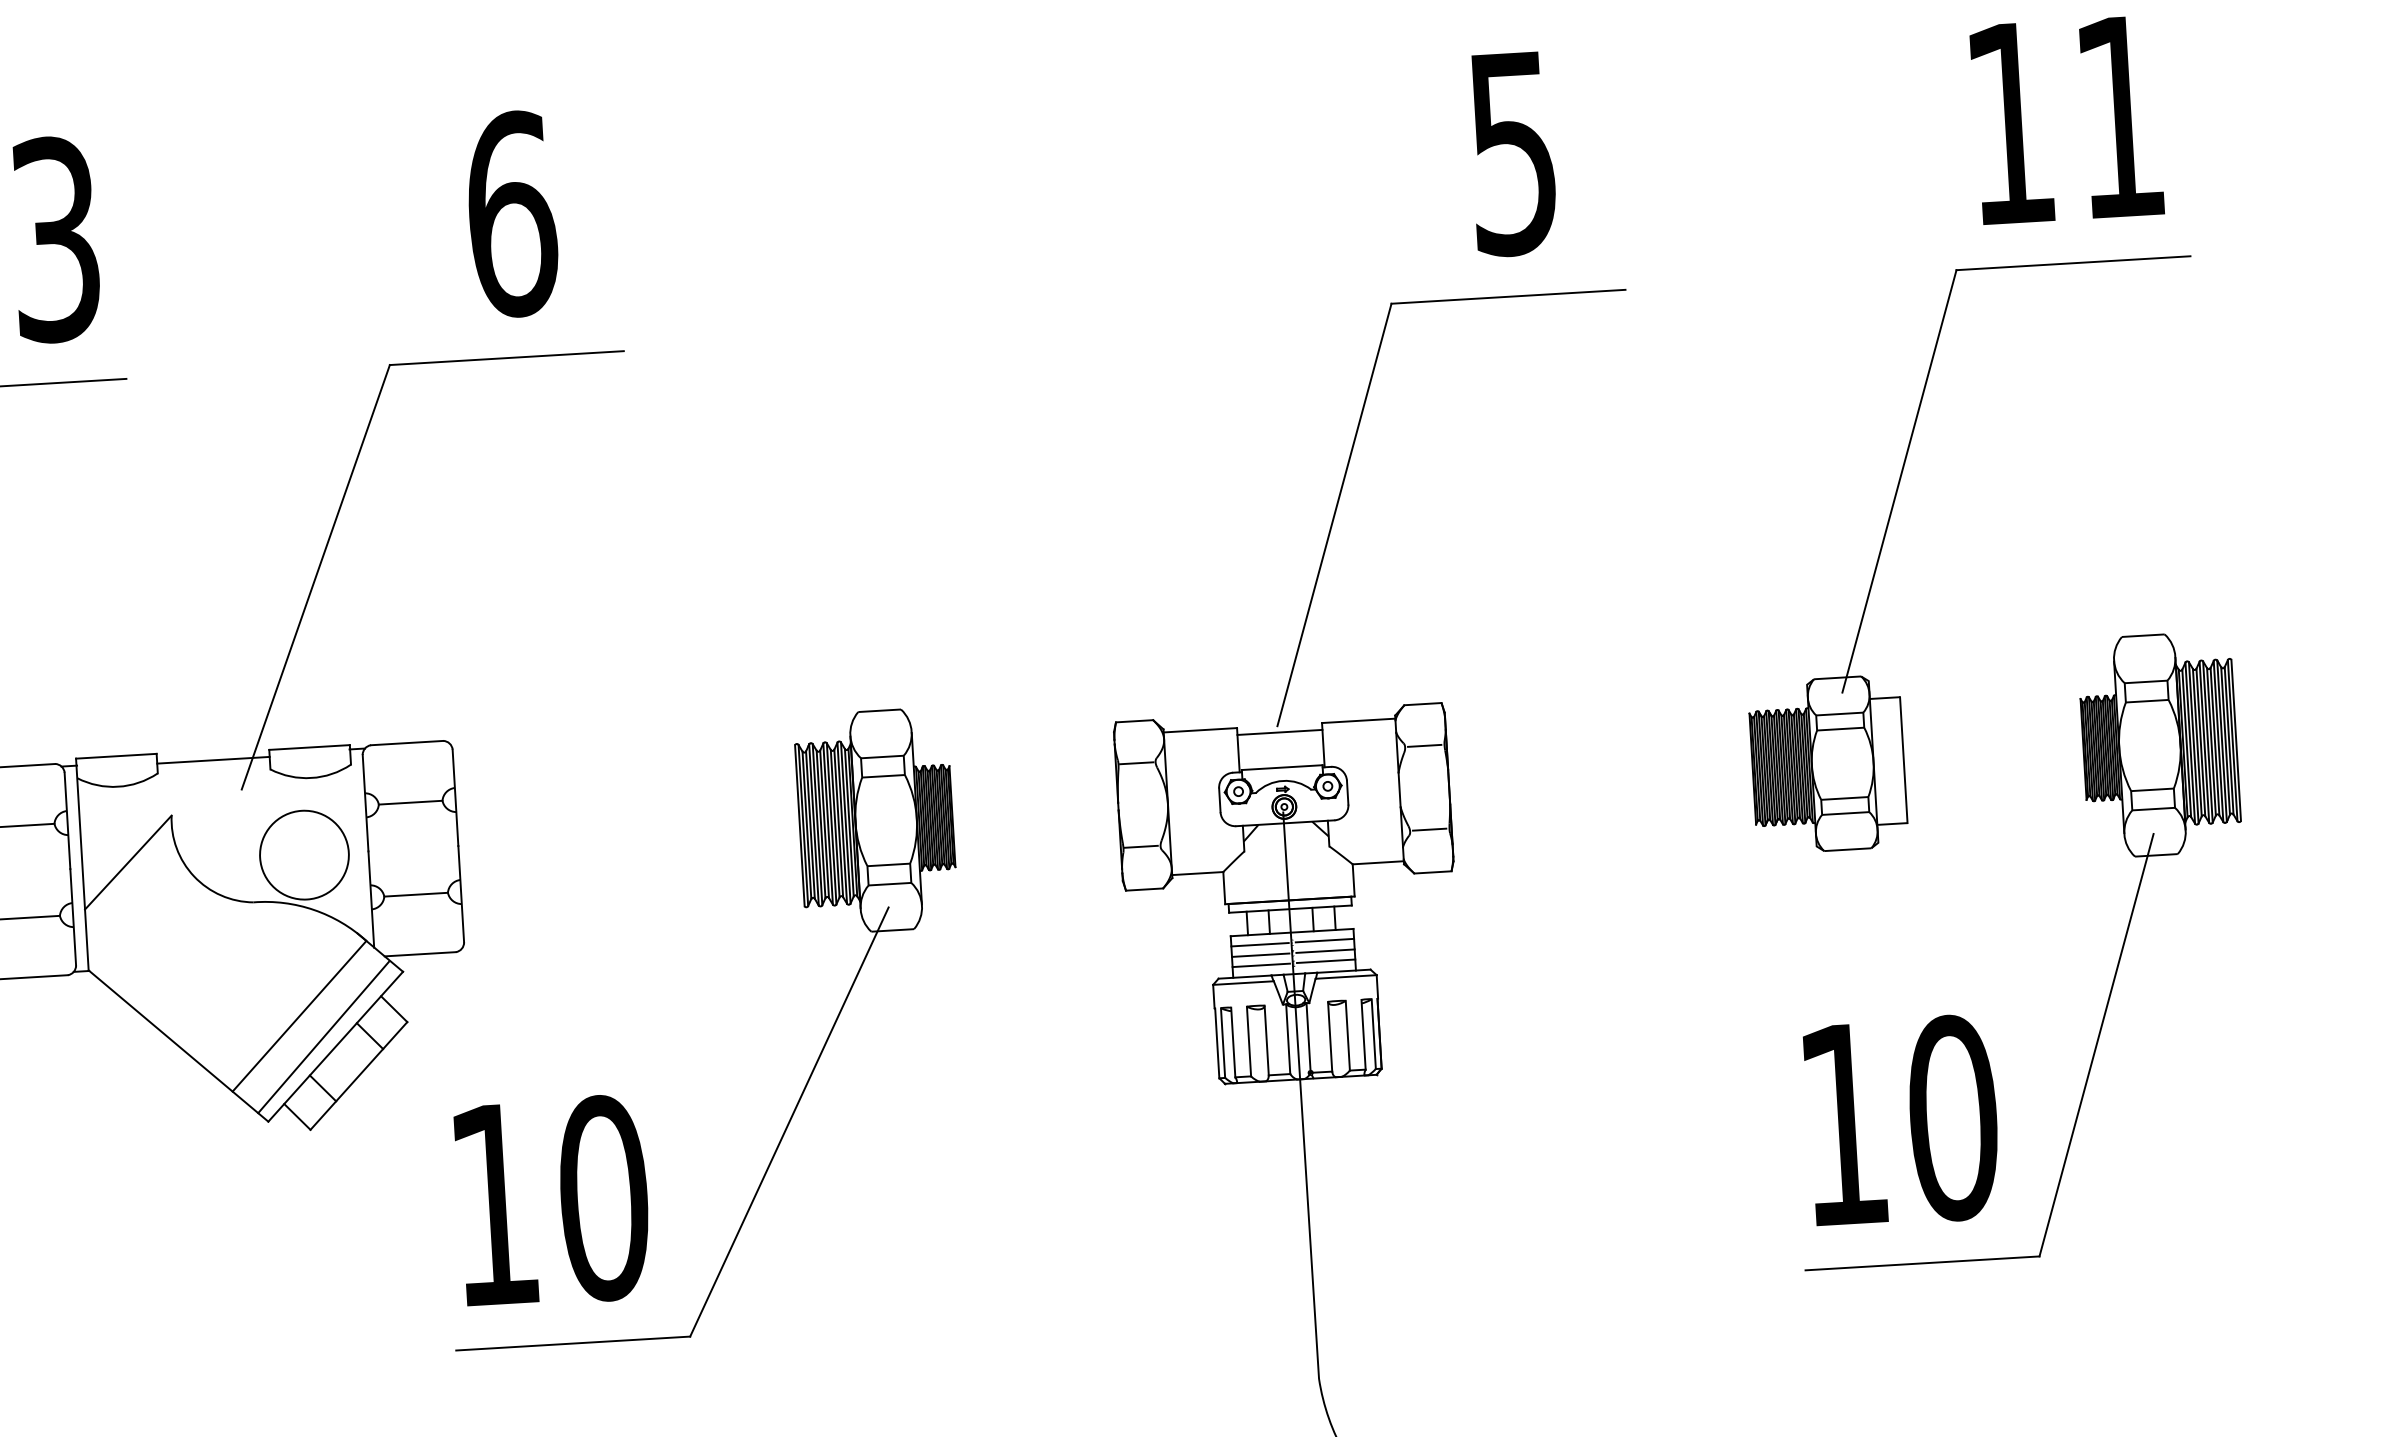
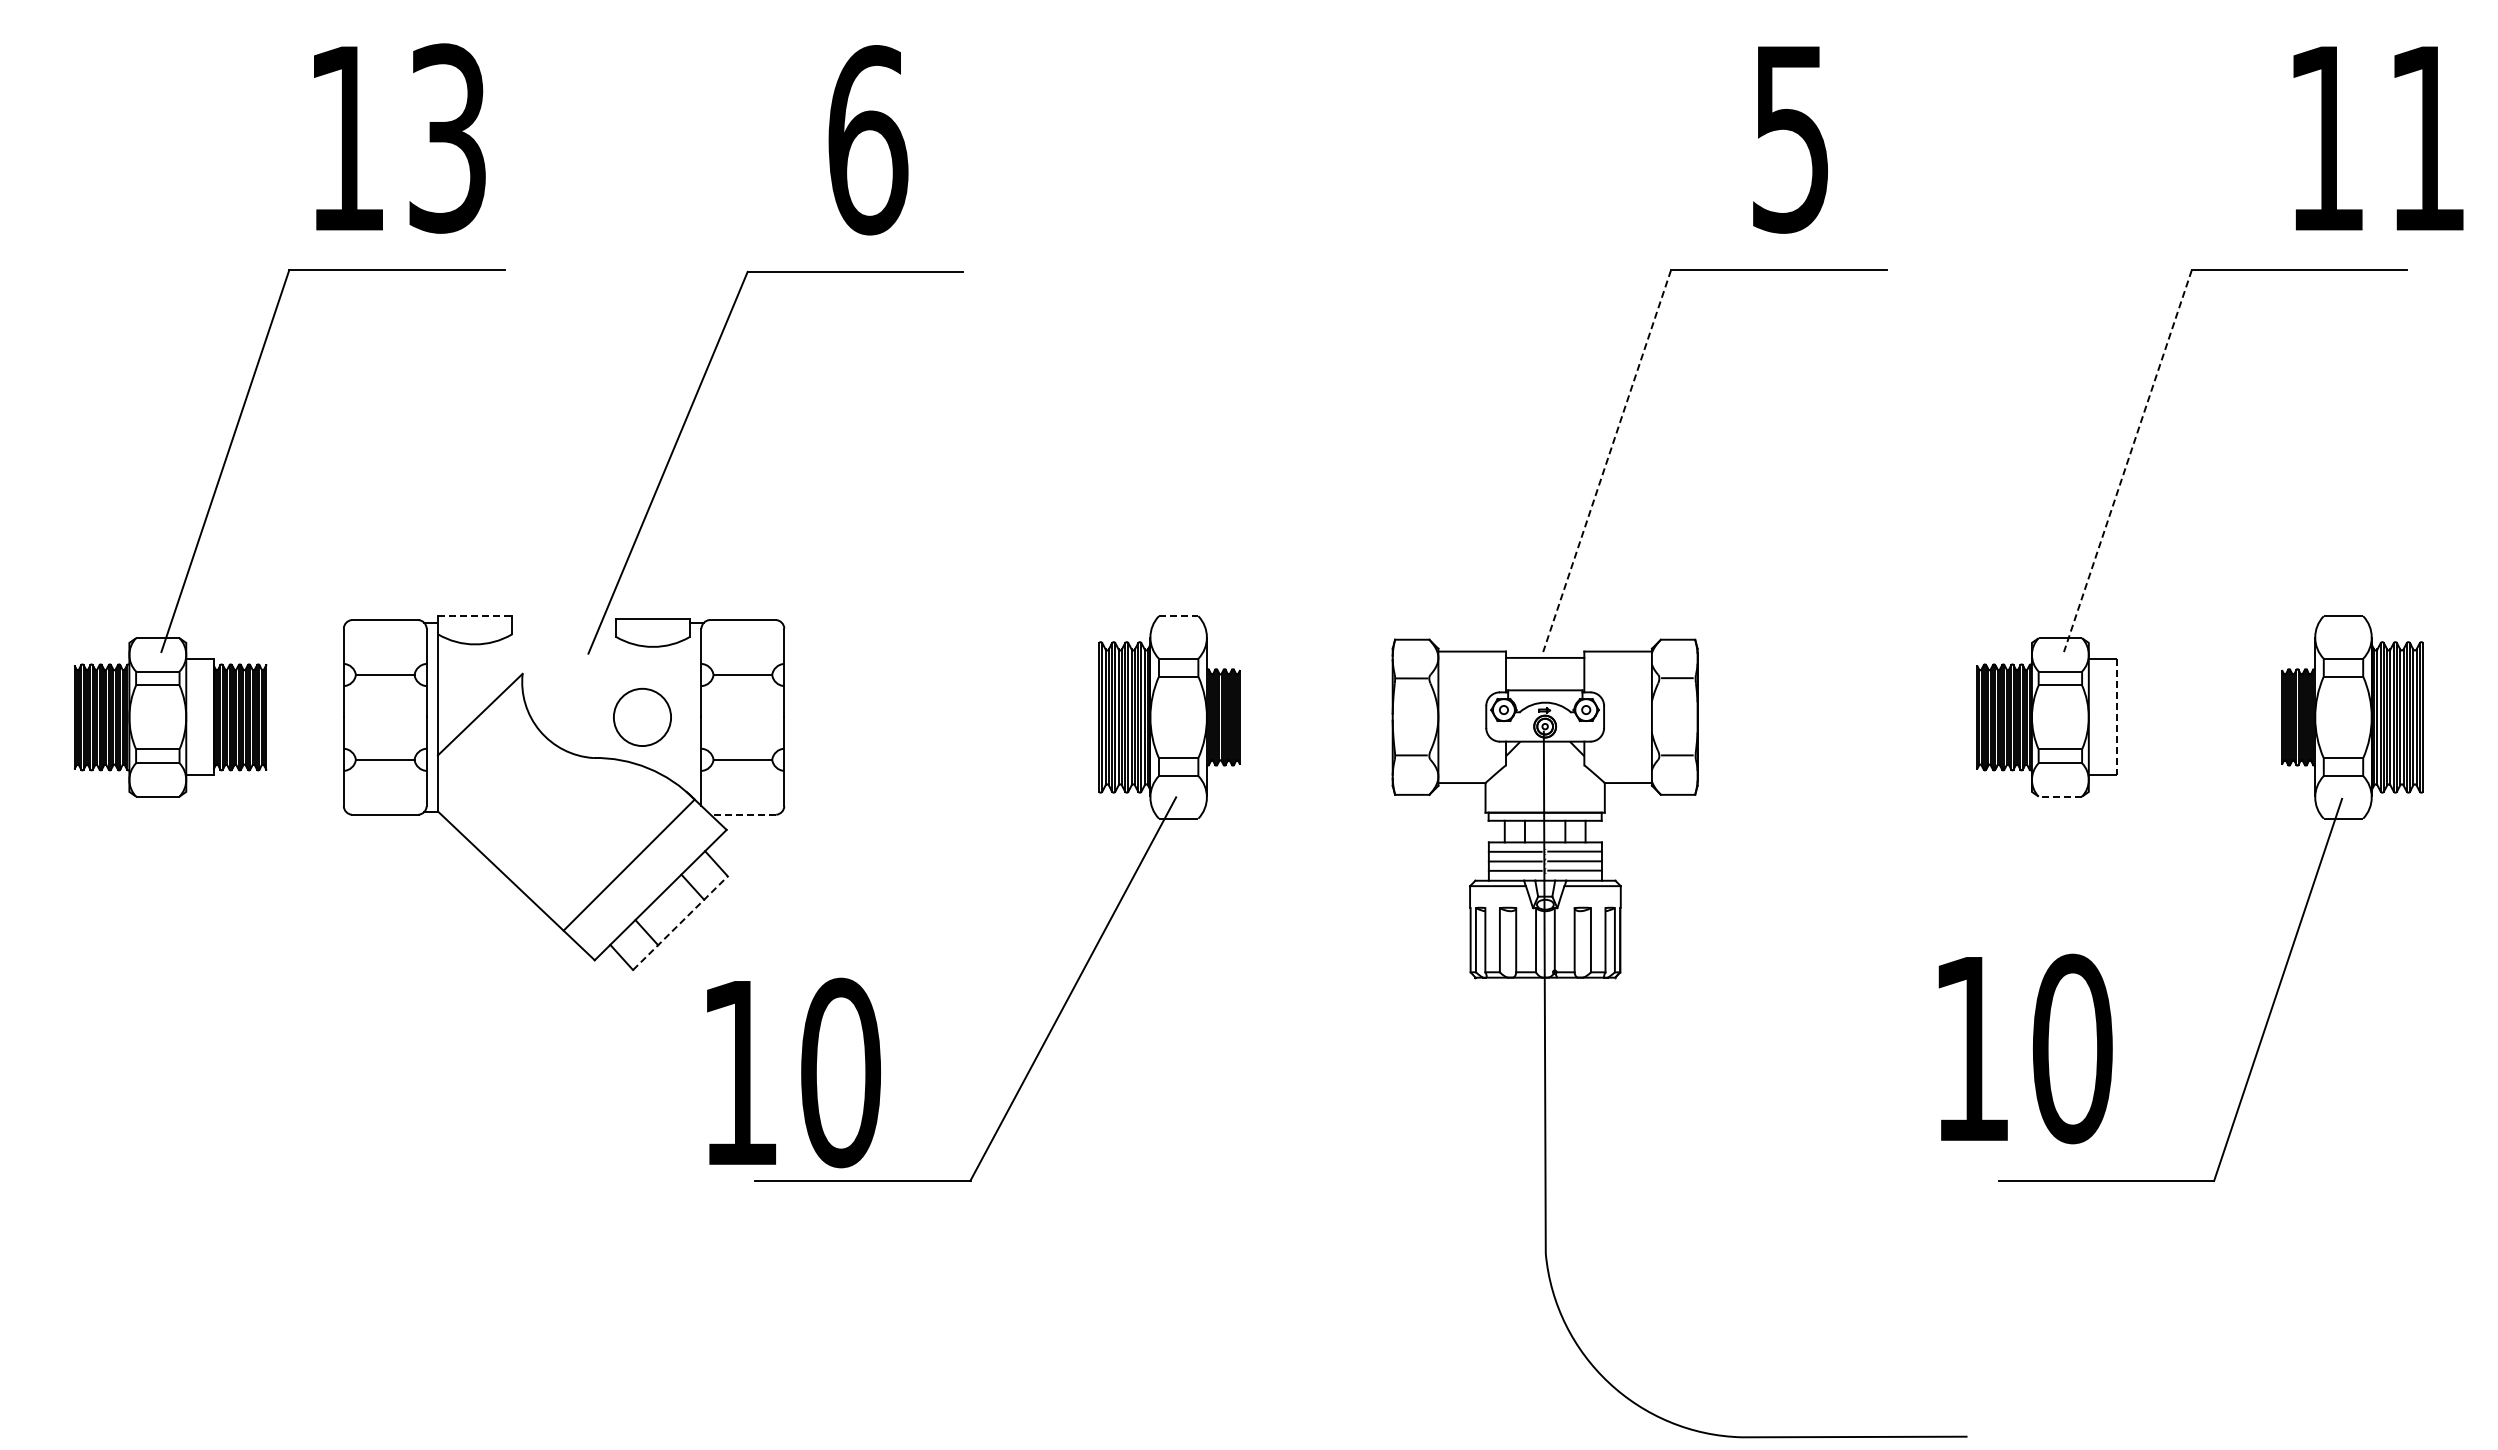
text: (2067, 120) -> (2378, 138), moved
line: (1899, 481) -> (2127, 461), solid -> dashed
line: (1333, 515) -> (1606, 461), solid -> dashed
line: (879, 711) -> (1178, 616), solid -> dashed
line: (116, 756) -> (475, 616), solid -> dashed
line: (212, 760) -> (563, 625), removed
line: (1903, 760) -> (2116, 717), solid -> dashed
line: (1847, 849) -> (2060, 796), solid -> dashed
circle: (304, 855) -> (642, 717), size x0.7
line: (420, 953) -> (743, 814), solid -> dashed
line: (322, 1037) -> (649, 885), removed
line: (359, 1076) -> (680, 923), solid -> dashed
text: (1902, 1120) -> (2025, 1048), moved
text: (552, 1200) -> (793, 1072), moved

